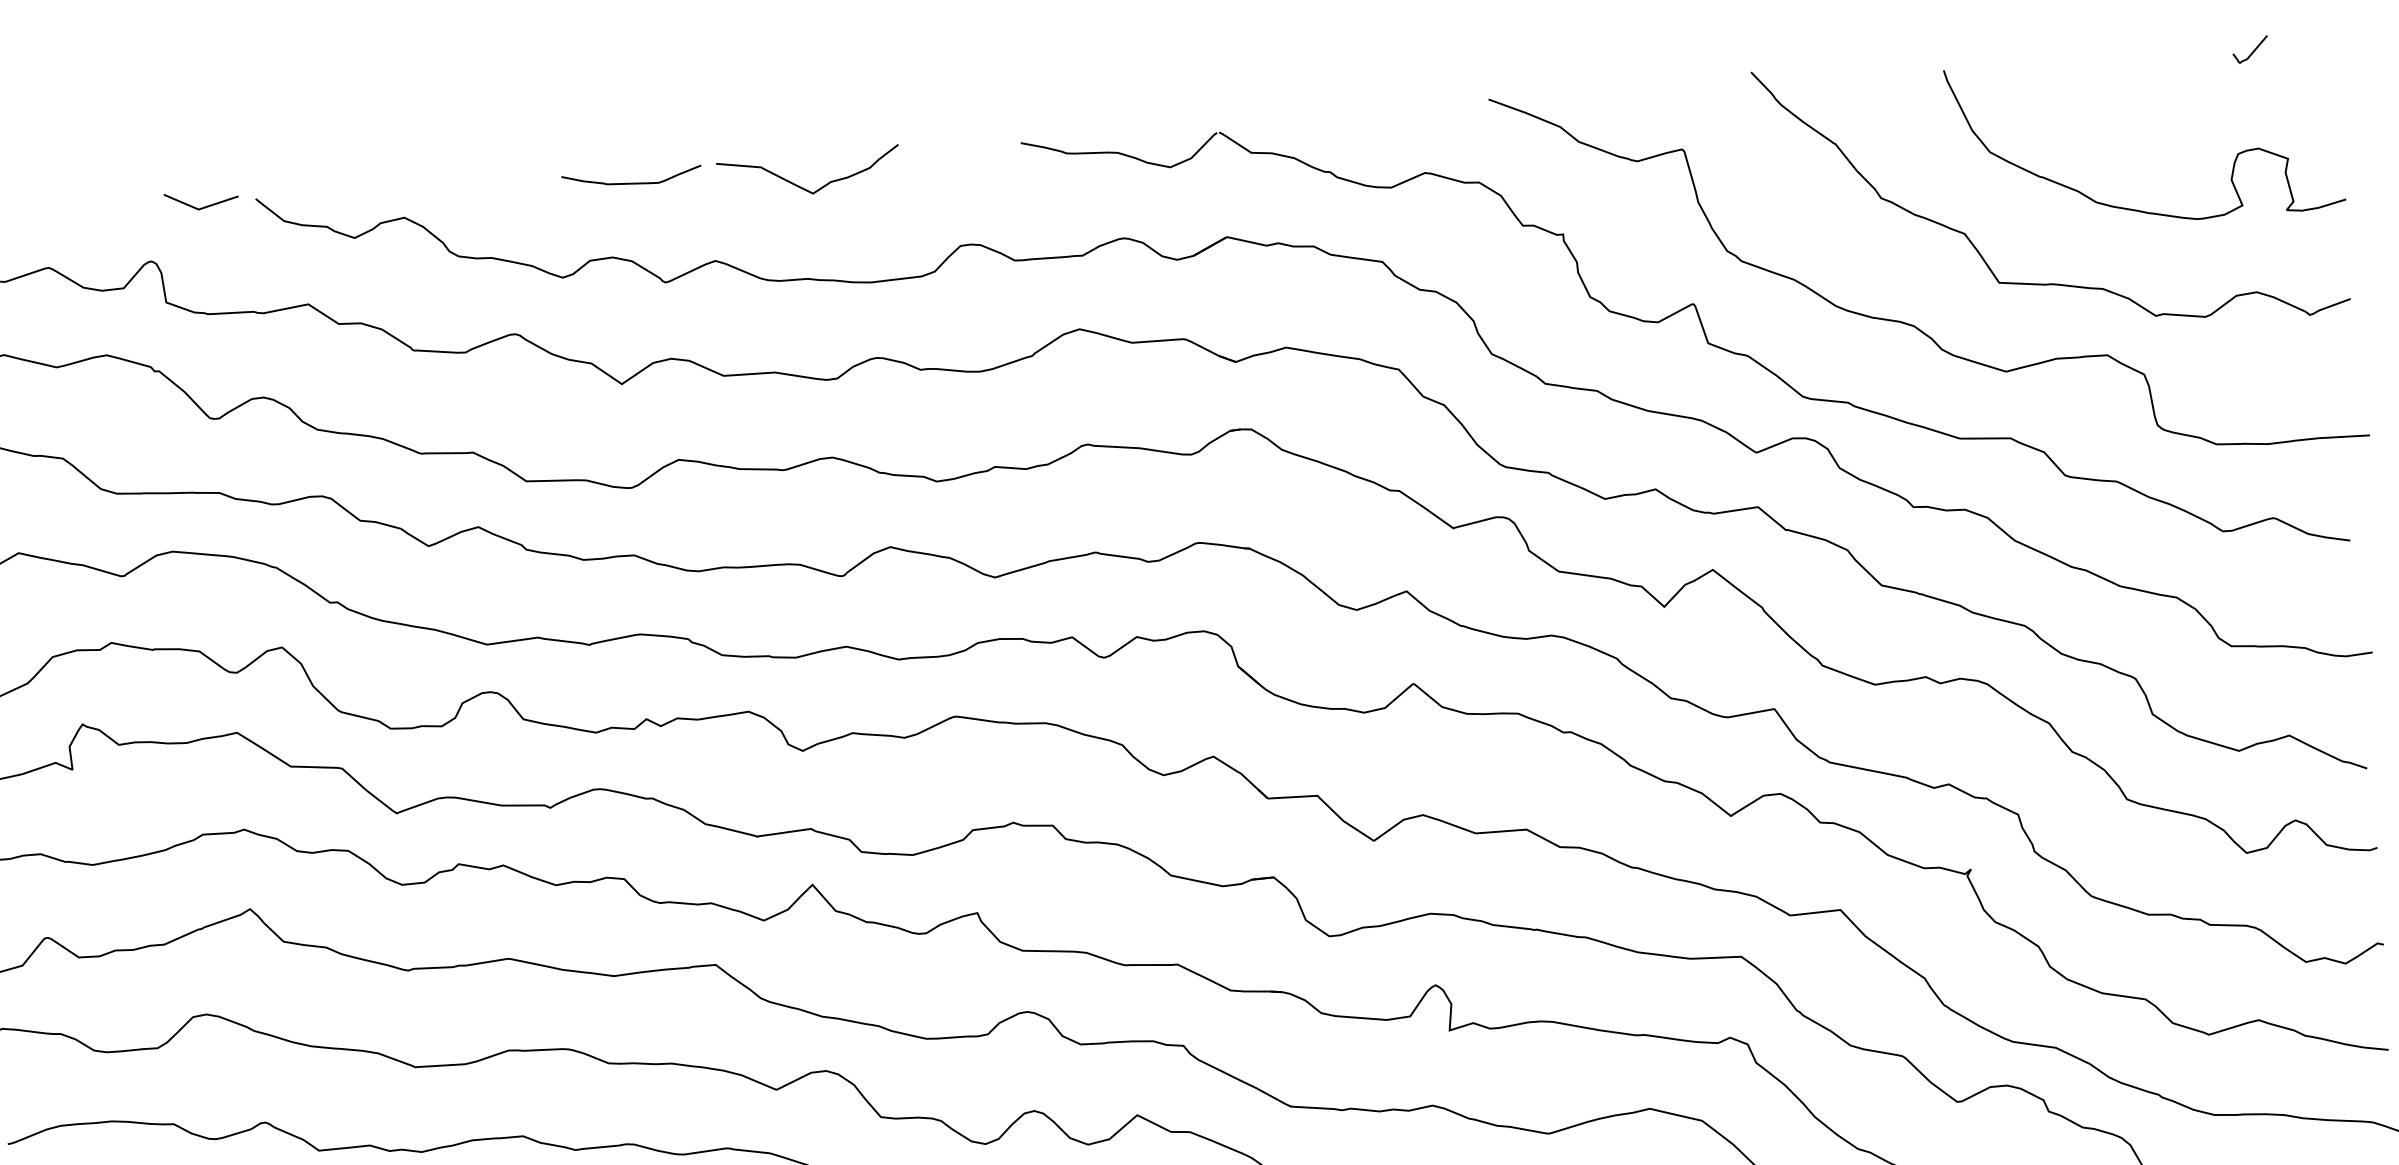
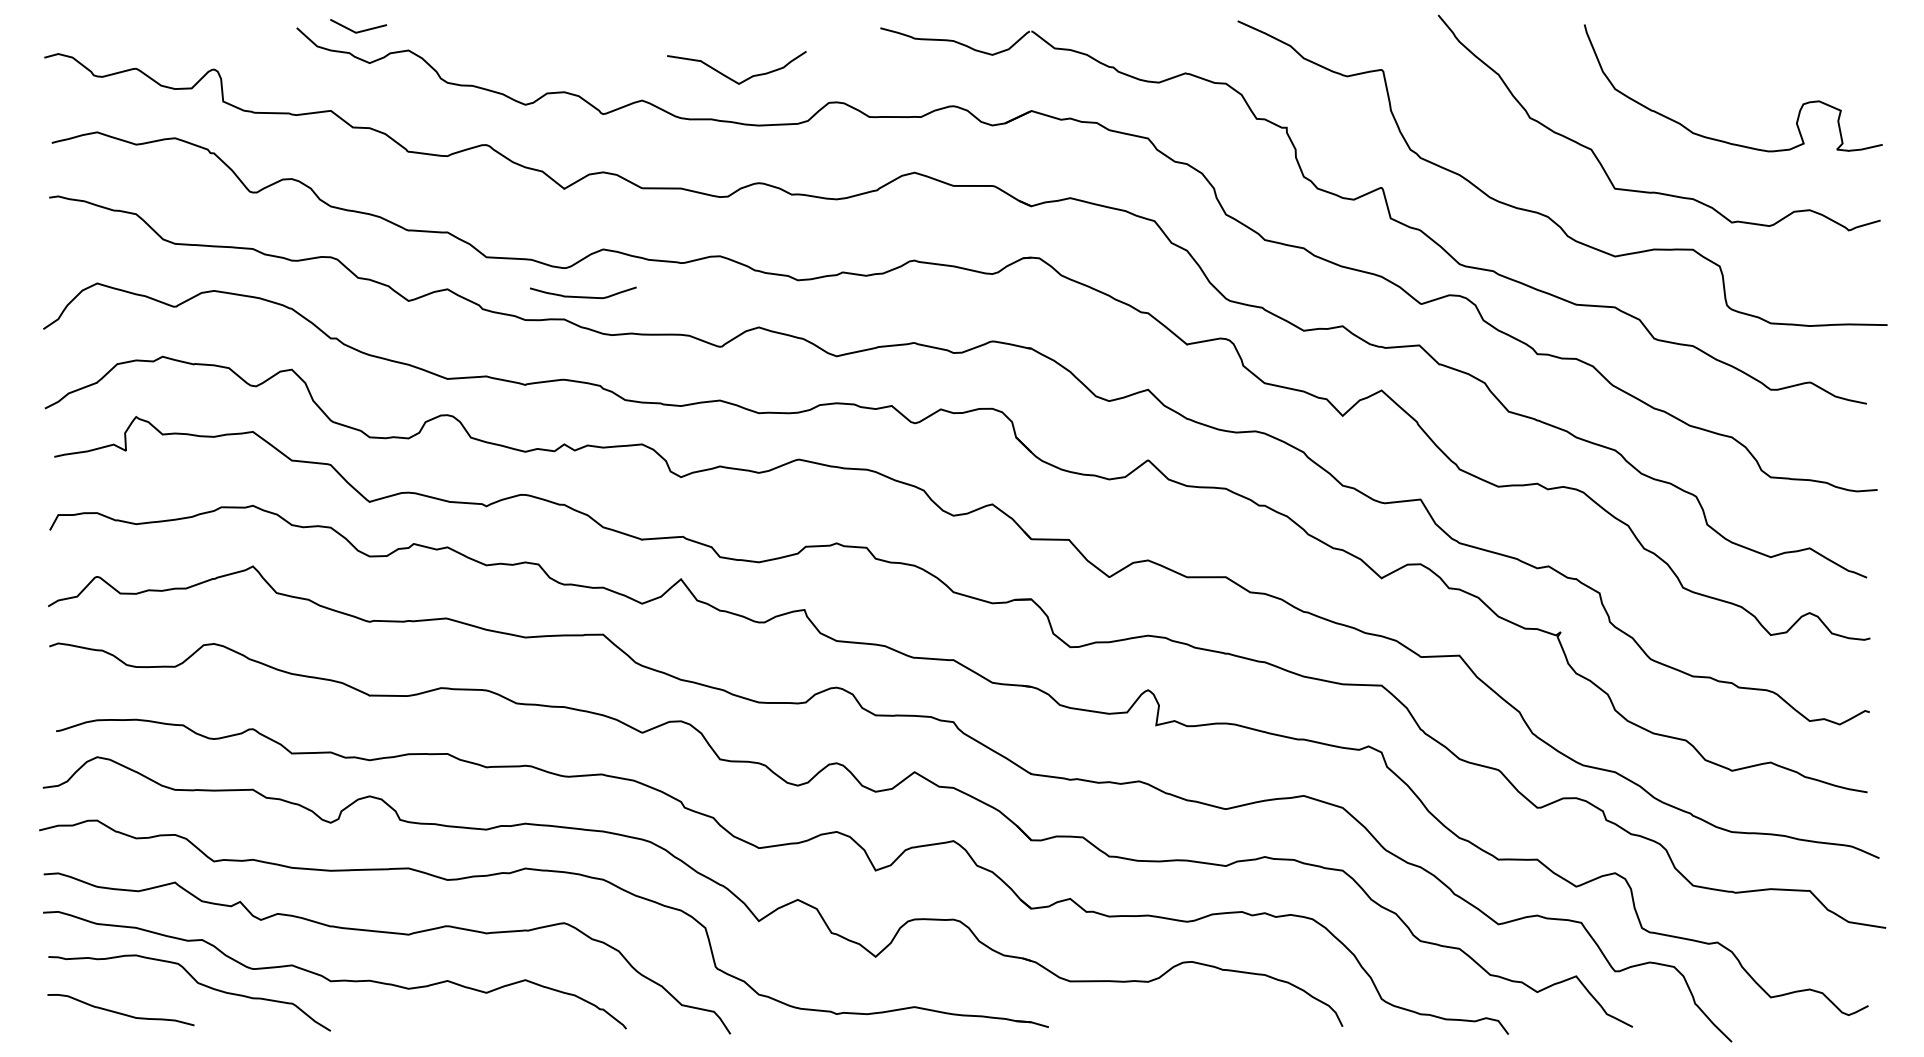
curve: (2253, 50) -> (1820, 26), removed
curve: (632, 182) -> (583, 296), moved
curve: (801, 185) -> (730, 77), moved
line: (204, 206) -> (360, 30), moved

